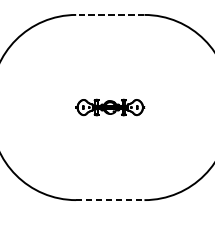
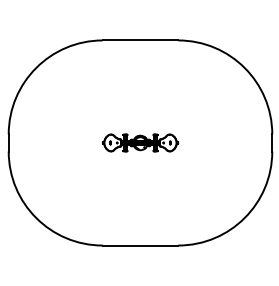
line: (110, 14) -> (140, 40), dashed -> solid
line: (110, 200) -> (140, 245), dashed -> solid

